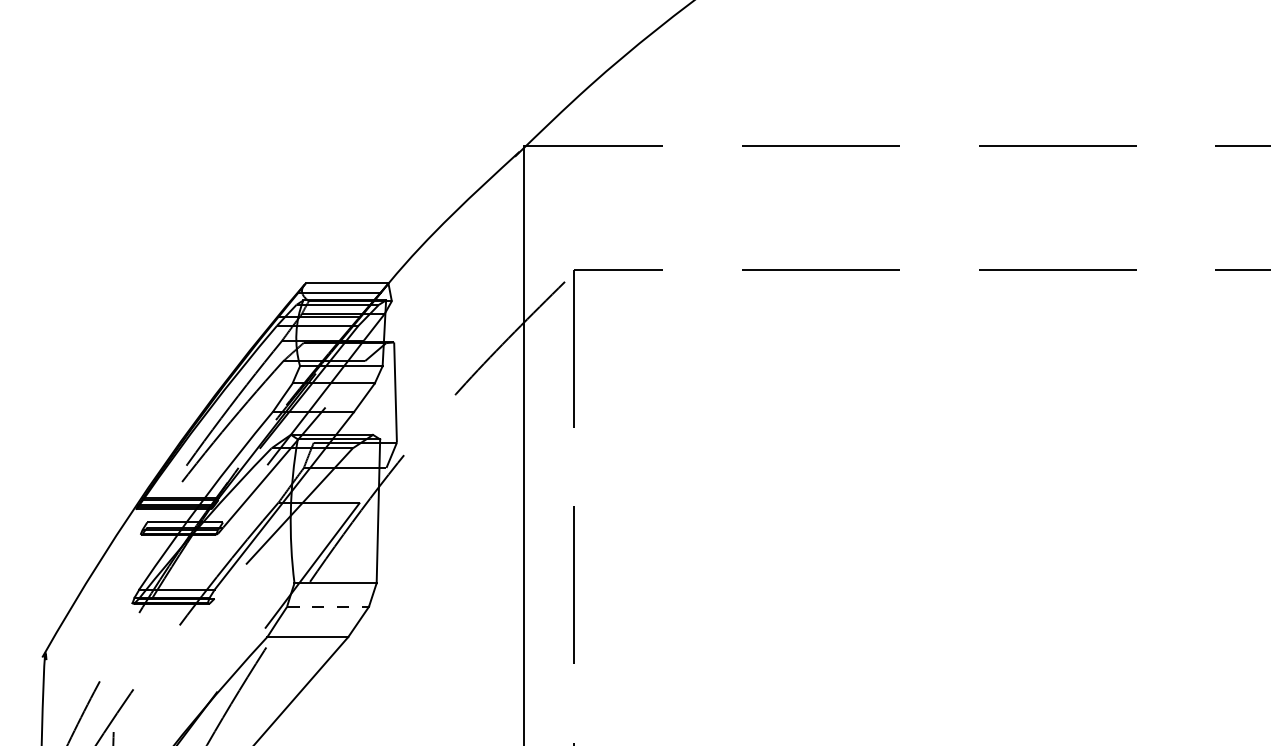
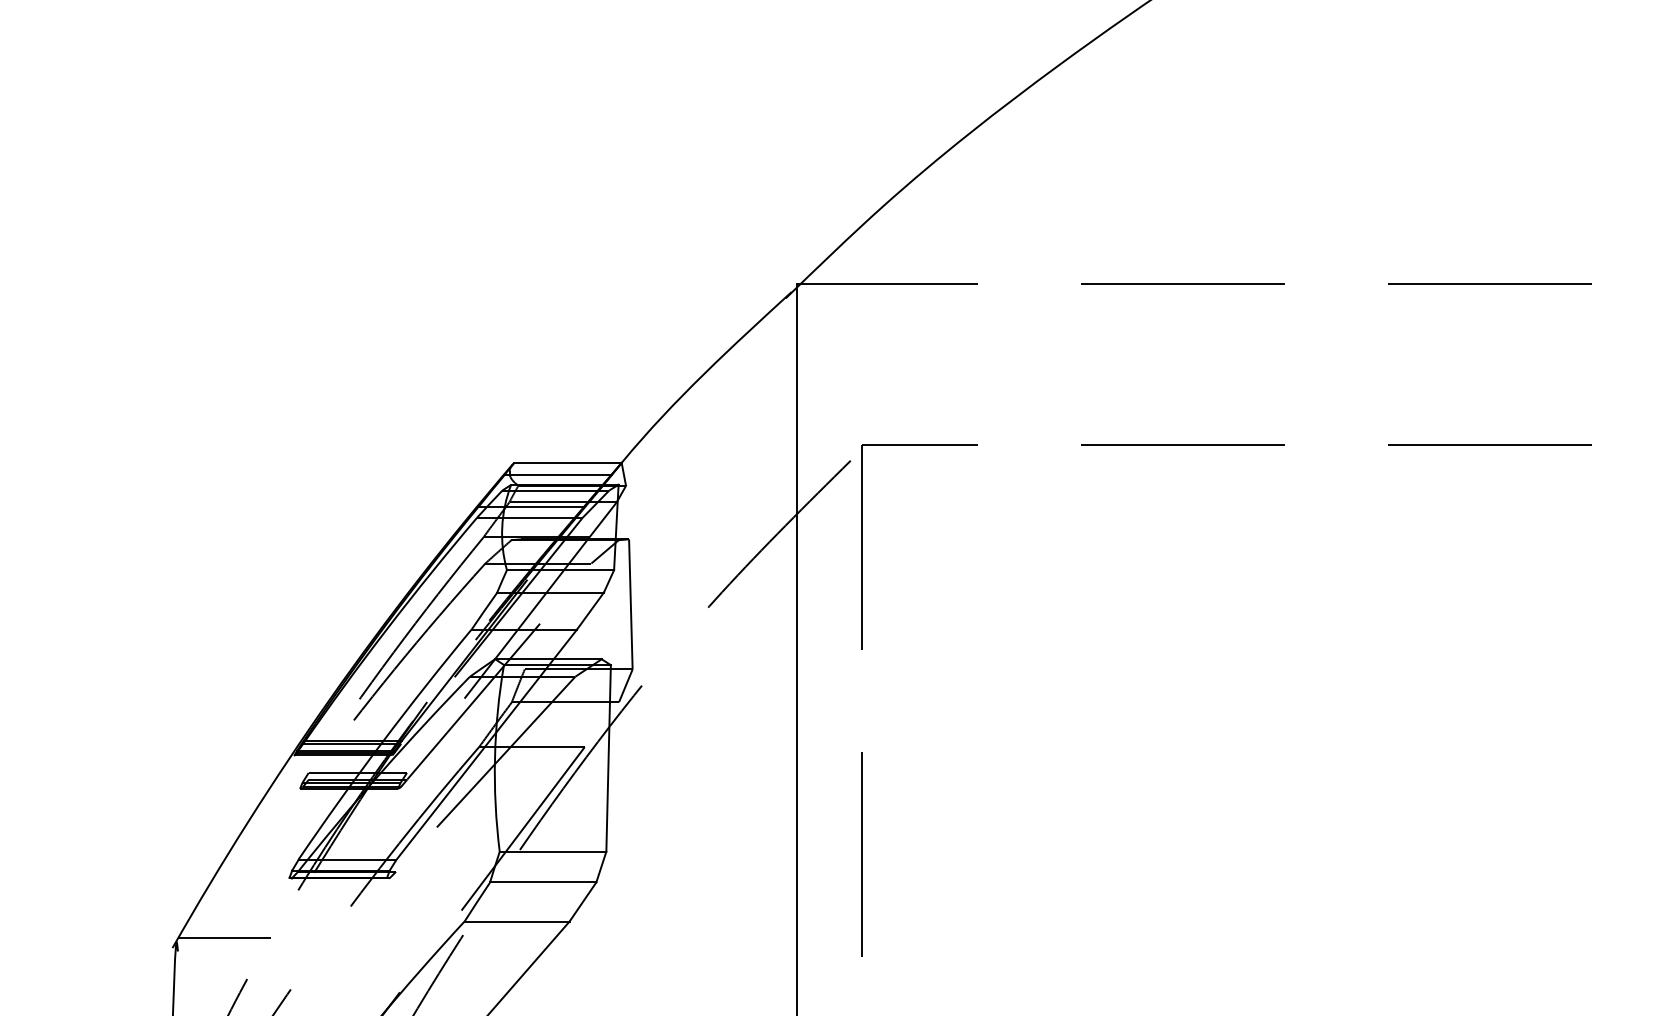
line: (328, 606) -> (543, 882), dashed -> solid
line: (82, 650) -> (224, 938), added

